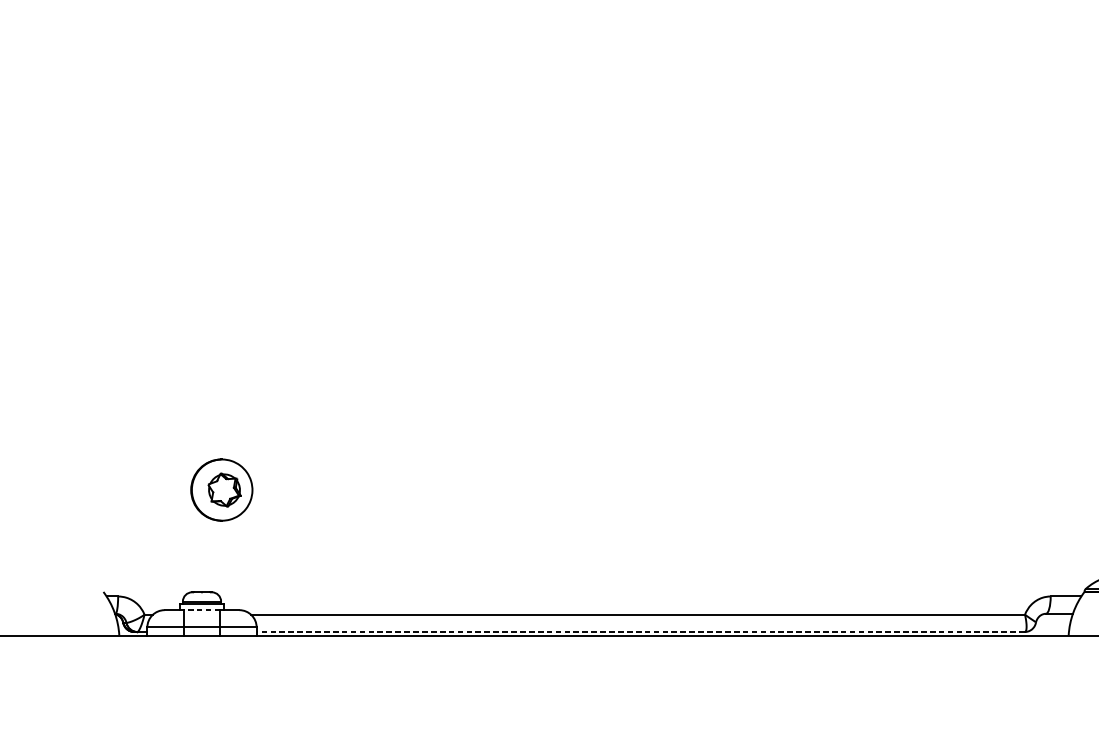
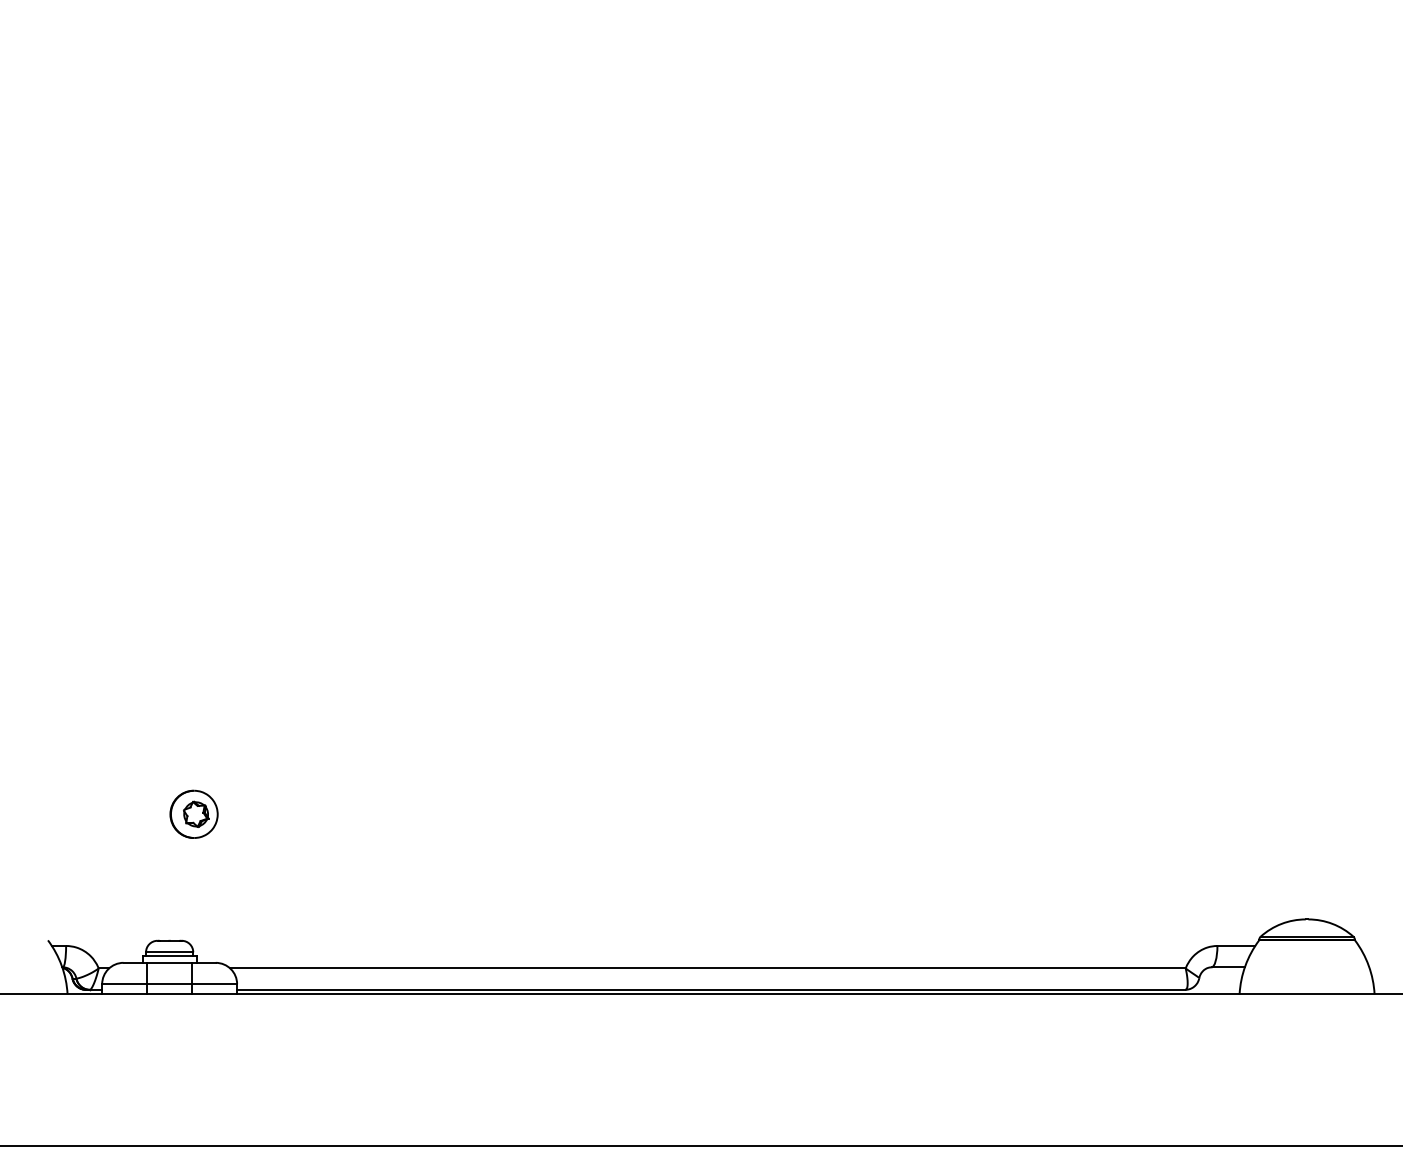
part: (221, 489) -> (193, 813), size x0.62
line: (201, 609) -> (169, 962), dashed -> solid
line: (640, 631) -> (710, 989), dashed -> solid

